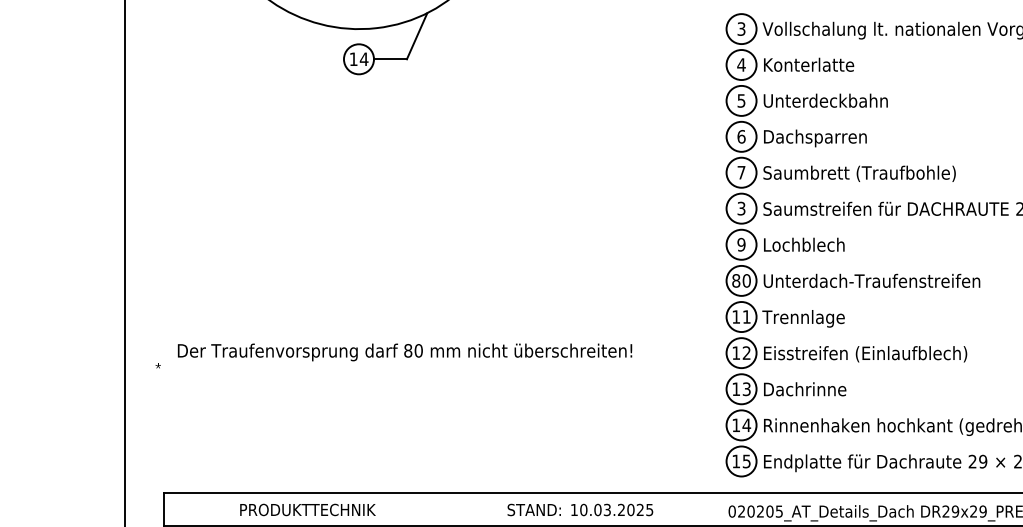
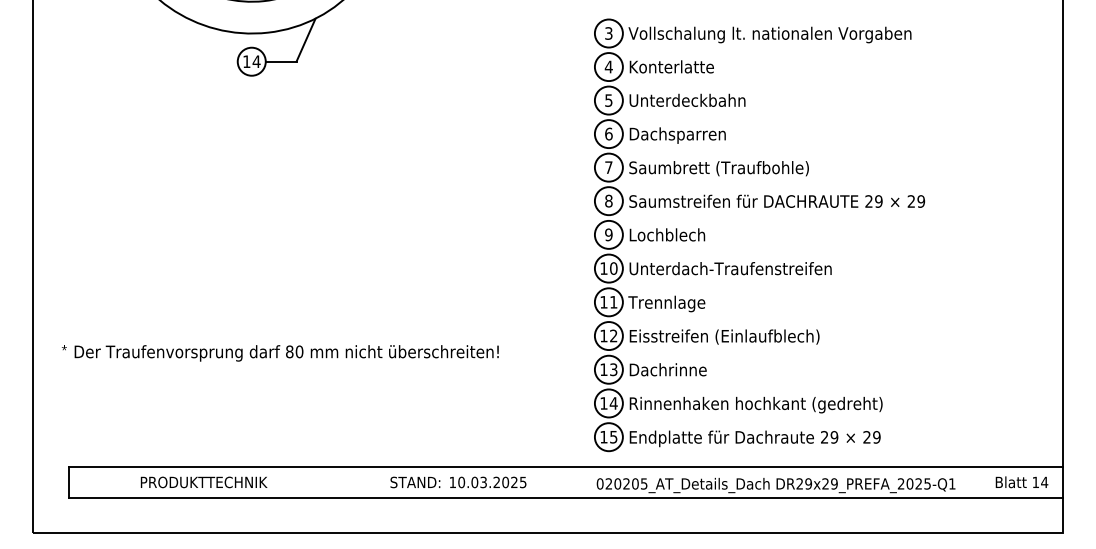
text: (741, 207) -> (608, 200), 3 -> 8
text: (735, 280) -> (603, 268), 80 -> 10
text: (404, 352) -> (286, 353), moved

